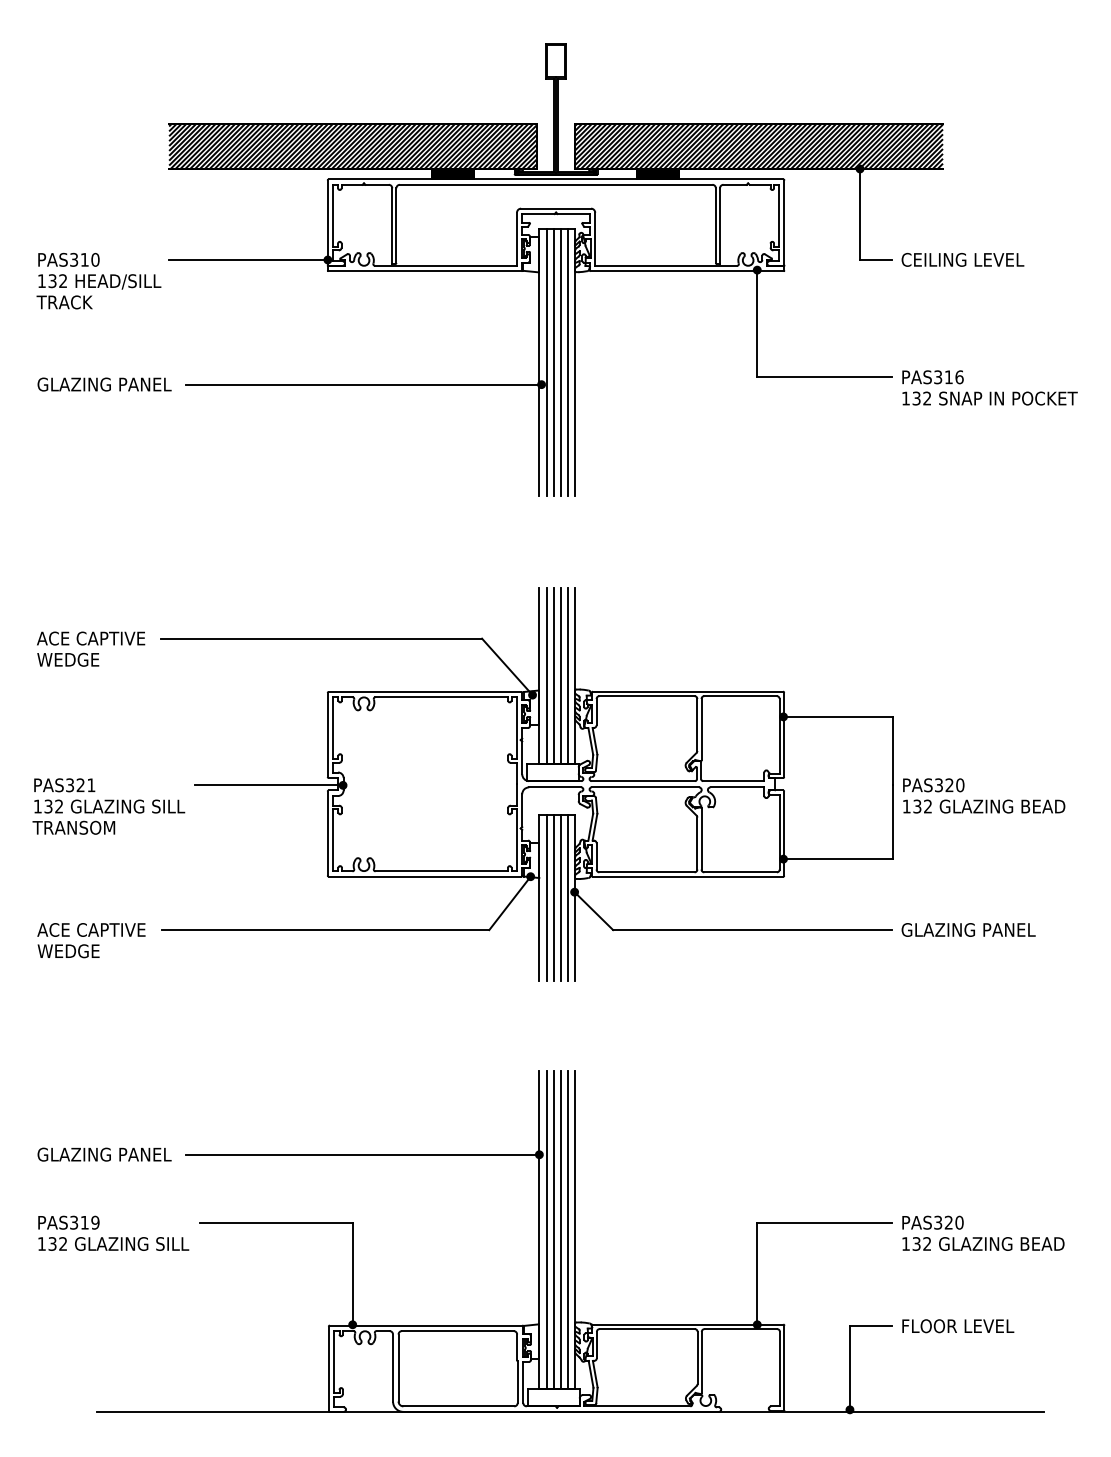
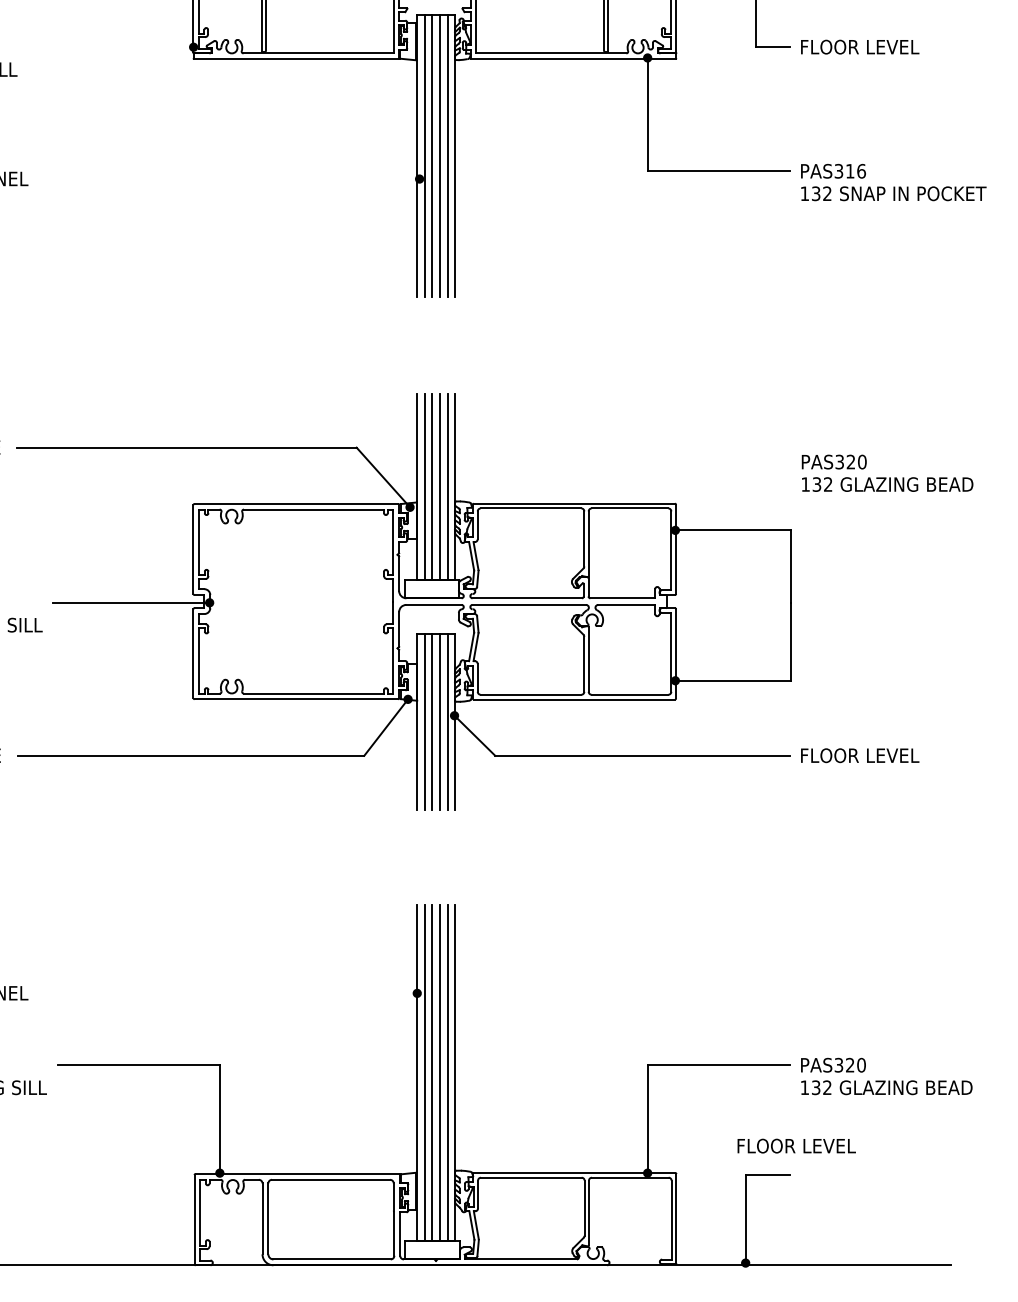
line: (247, 259) -> (108, 46), removed
text: (962, 259) -> (864, 46), CEILING LEVEL -> FLOOR LEVEL
line: (363, 384) -> (231, 178), removed
text: (984, 795) -> (887, 472), moved
text: (968, 929) -> (871, 755), GLAZING PANEL -> FLOOR LEVEL
line: (362, 1154) -> (230, 993), removed
text: (958, 1326) -> (796, 1146), moved

